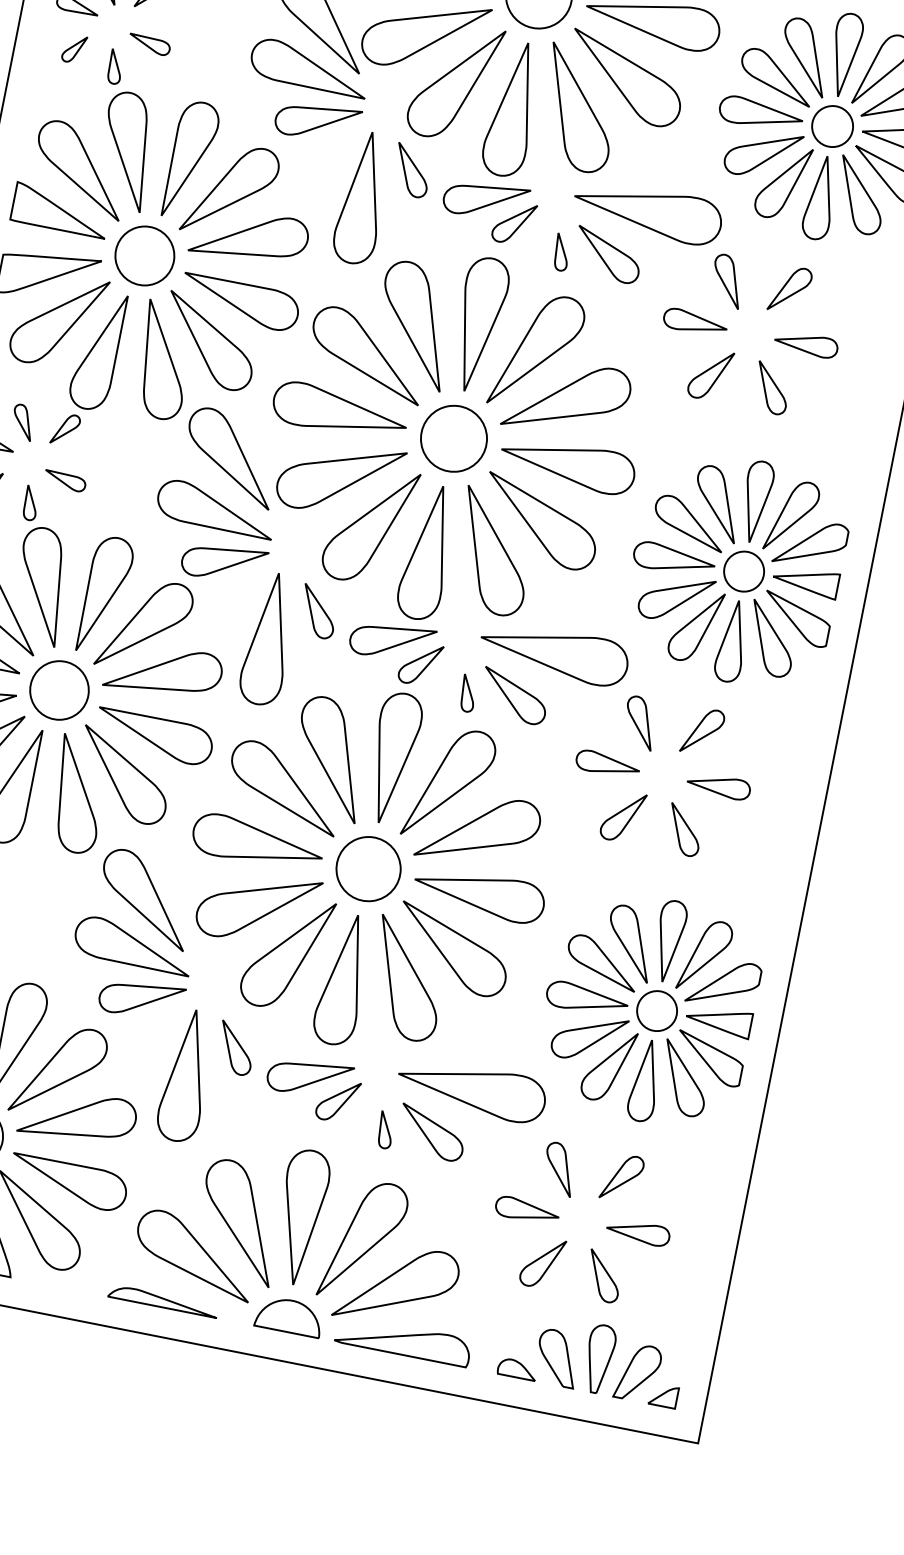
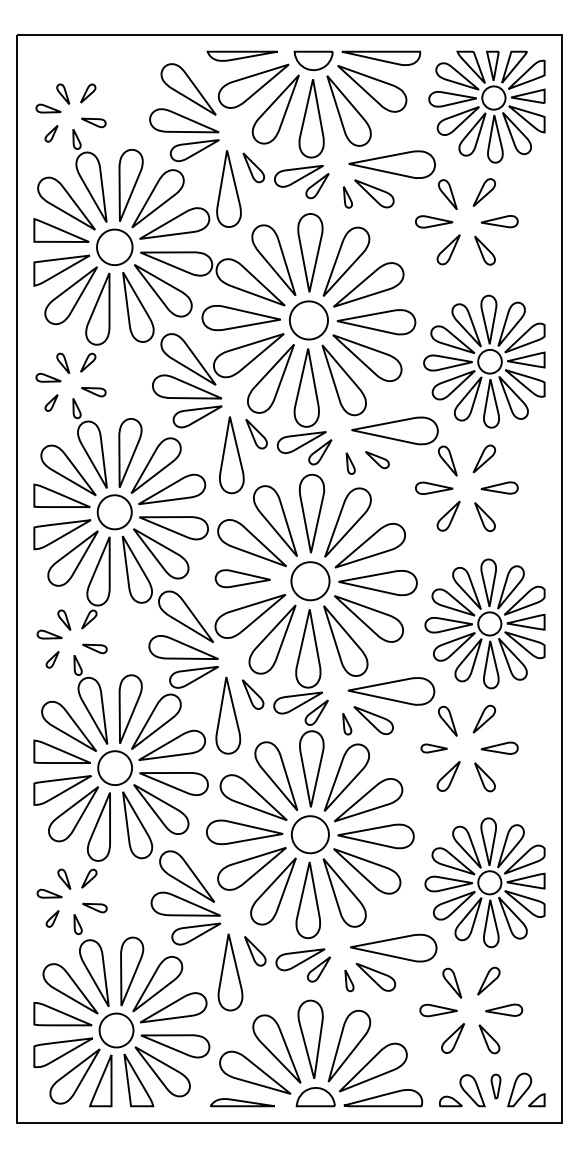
part: (608, 254) -> (377, 459), size x0.6
part: (339, 411) -> (242, 578), size x0.7
part: (608, 764) -> (434, 748), size x0.7
part: (598, 1358) -> (495, 1086), size x0.6

